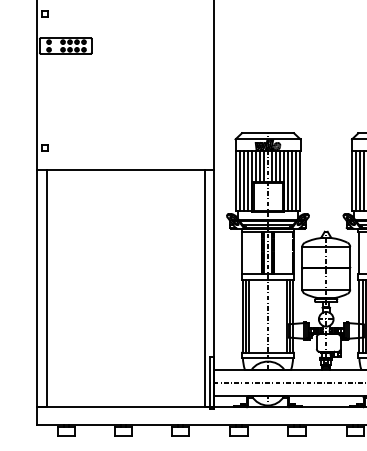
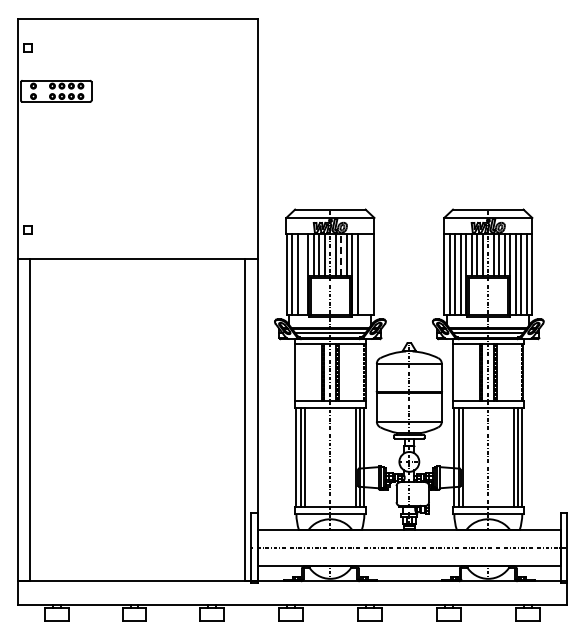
line: (276, 167) -> (341, 255), solid -> dashed
line: (247, 181) -> (302, 274), removed
line: (292, 181) -> (363, 274), removed
line: (296, 181) -> (368, 274), removed

